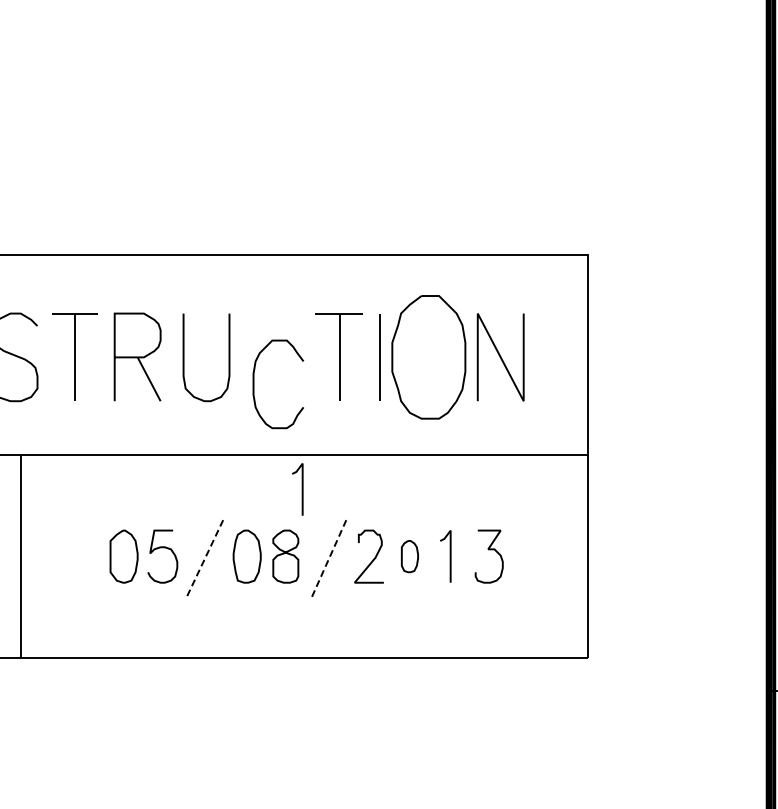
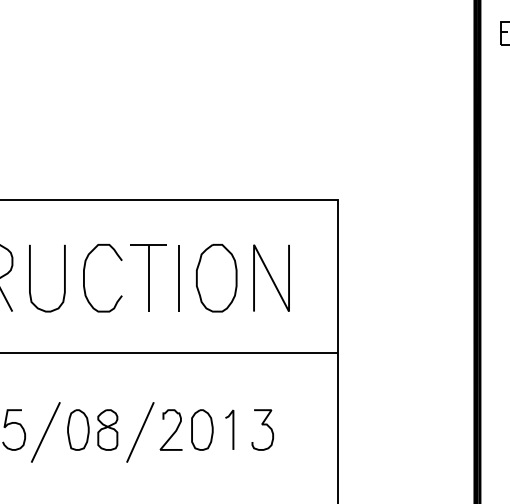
part: (428, 357) -> (216, 278), size x0.71
curve: (254, 384) -> (84, 278), moved
line: (301, 489) -> (119, 378), removed
part: (409, 556) -> (202, 429), size x1.67
line: (204, 559) -> (45, 432), dashed -> solid
line: (328, 560) -> (140, 432), dashed -> solid

